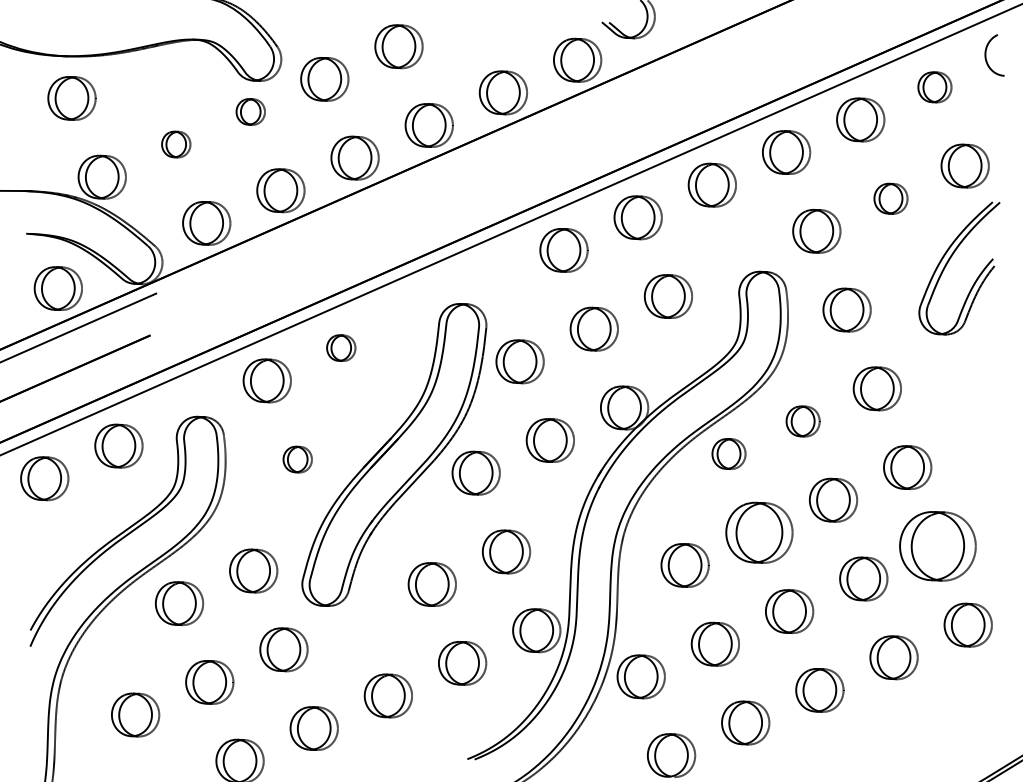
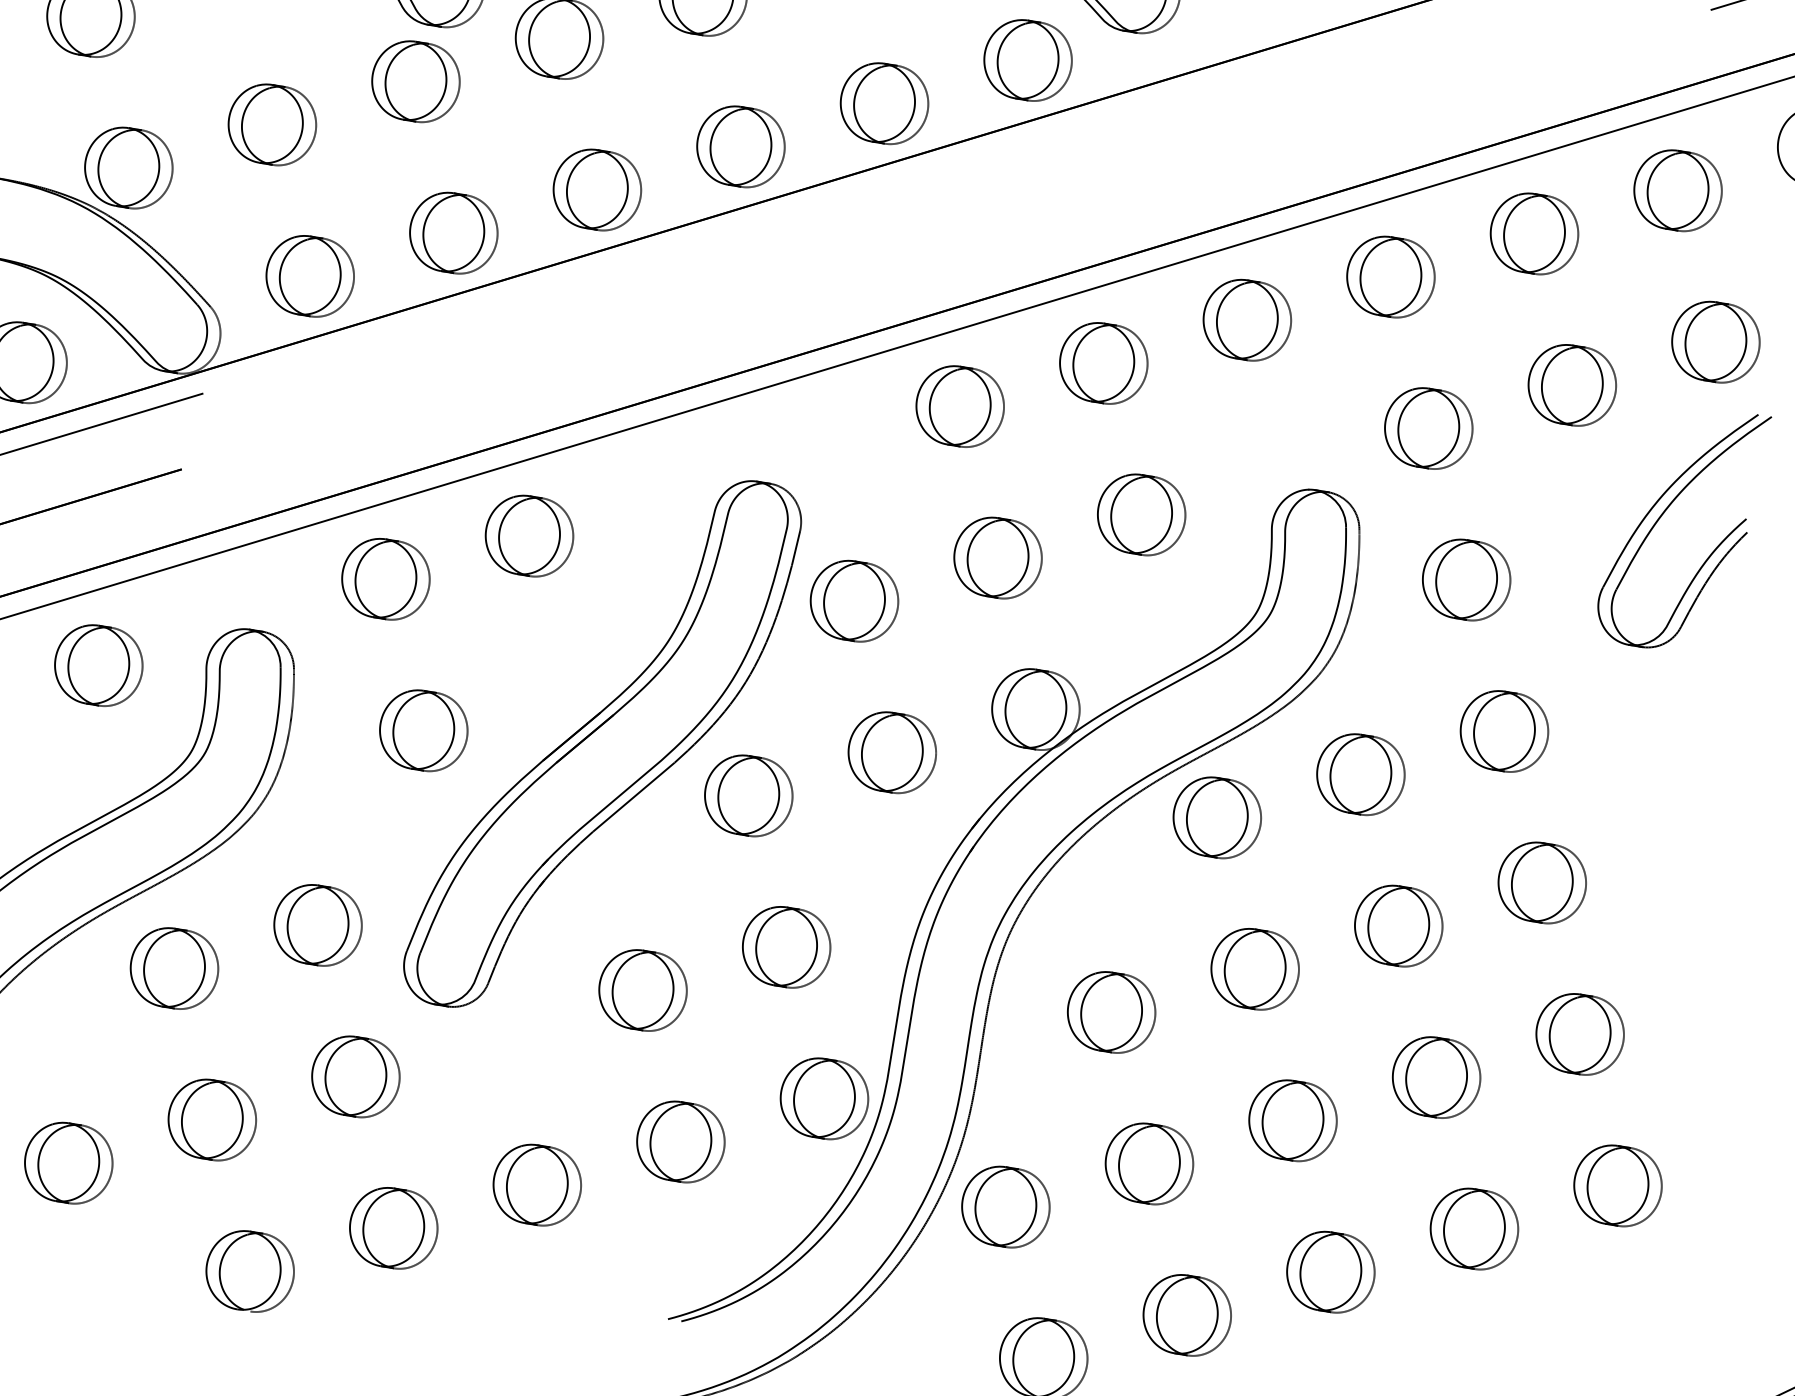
part: (934, 87) -> (1677, 190), size x1.43
part: (250, 111) -> (415, 80), size x1.67
part: (175, 144) -> (270, 124), size x1.67
part: (890, 198) -> (1571, 384), size x1.43
part: (340, 347) -> (527, 534), size x1.67
part: (802, 421) -> (1359, 774), size x1.43
part: (728, 453) -> (1216, 816), size x1.43
part: (297, 459) -> (423, 730), size x1.67
part: (758, 532) -> (1253, 968), size x0.71
part: (937, 546) -> (1579, 1034), size x0.62

